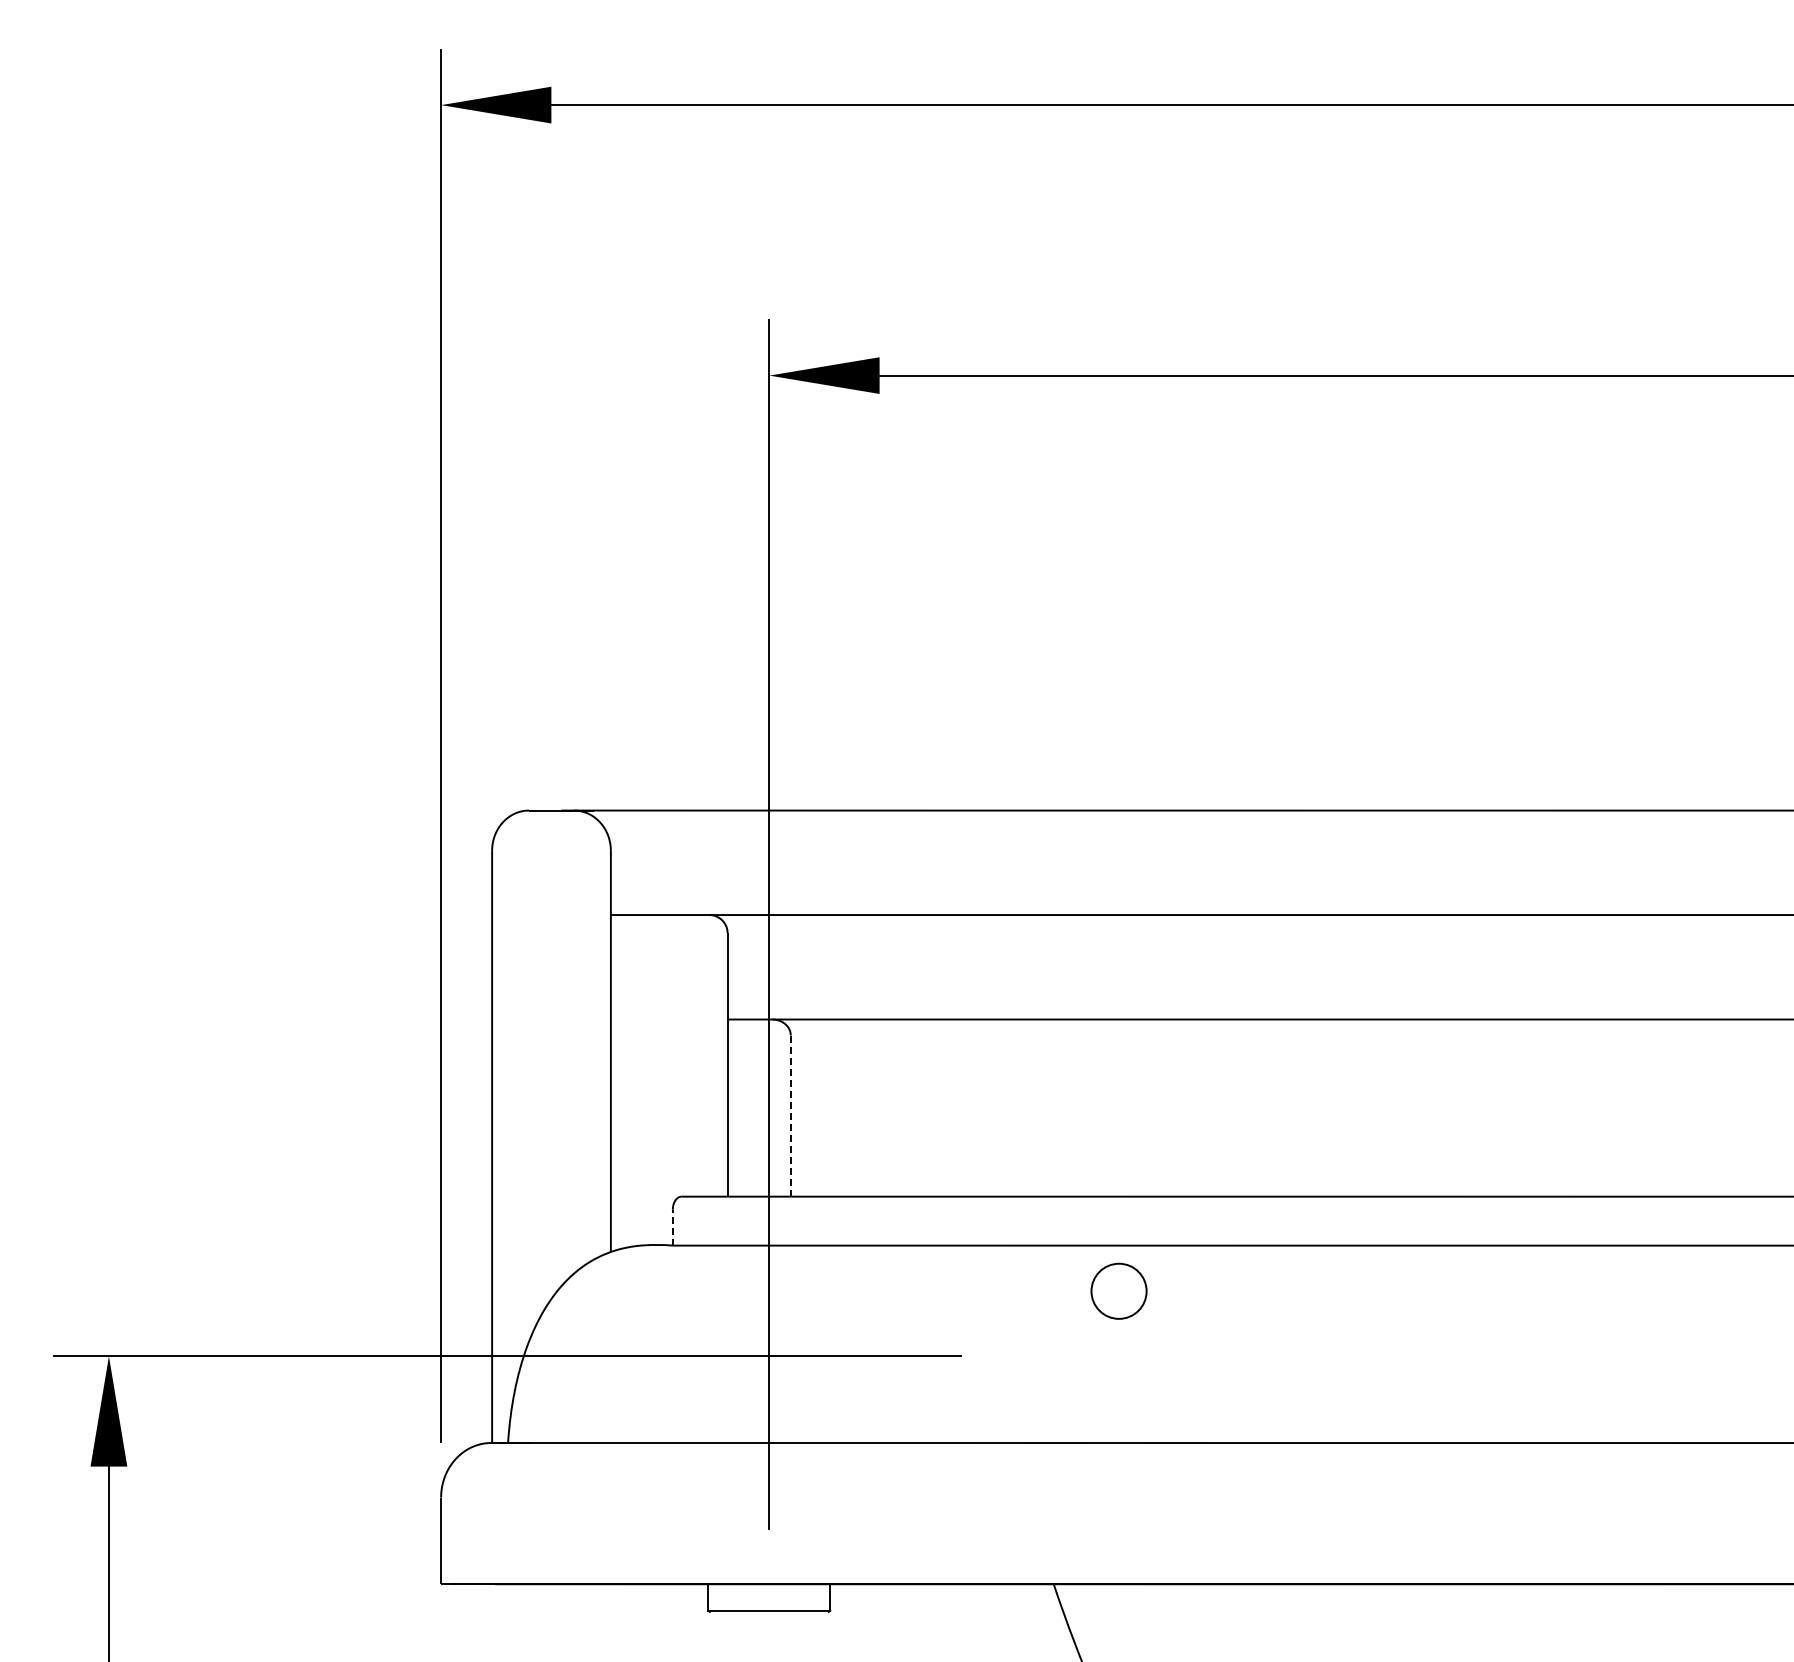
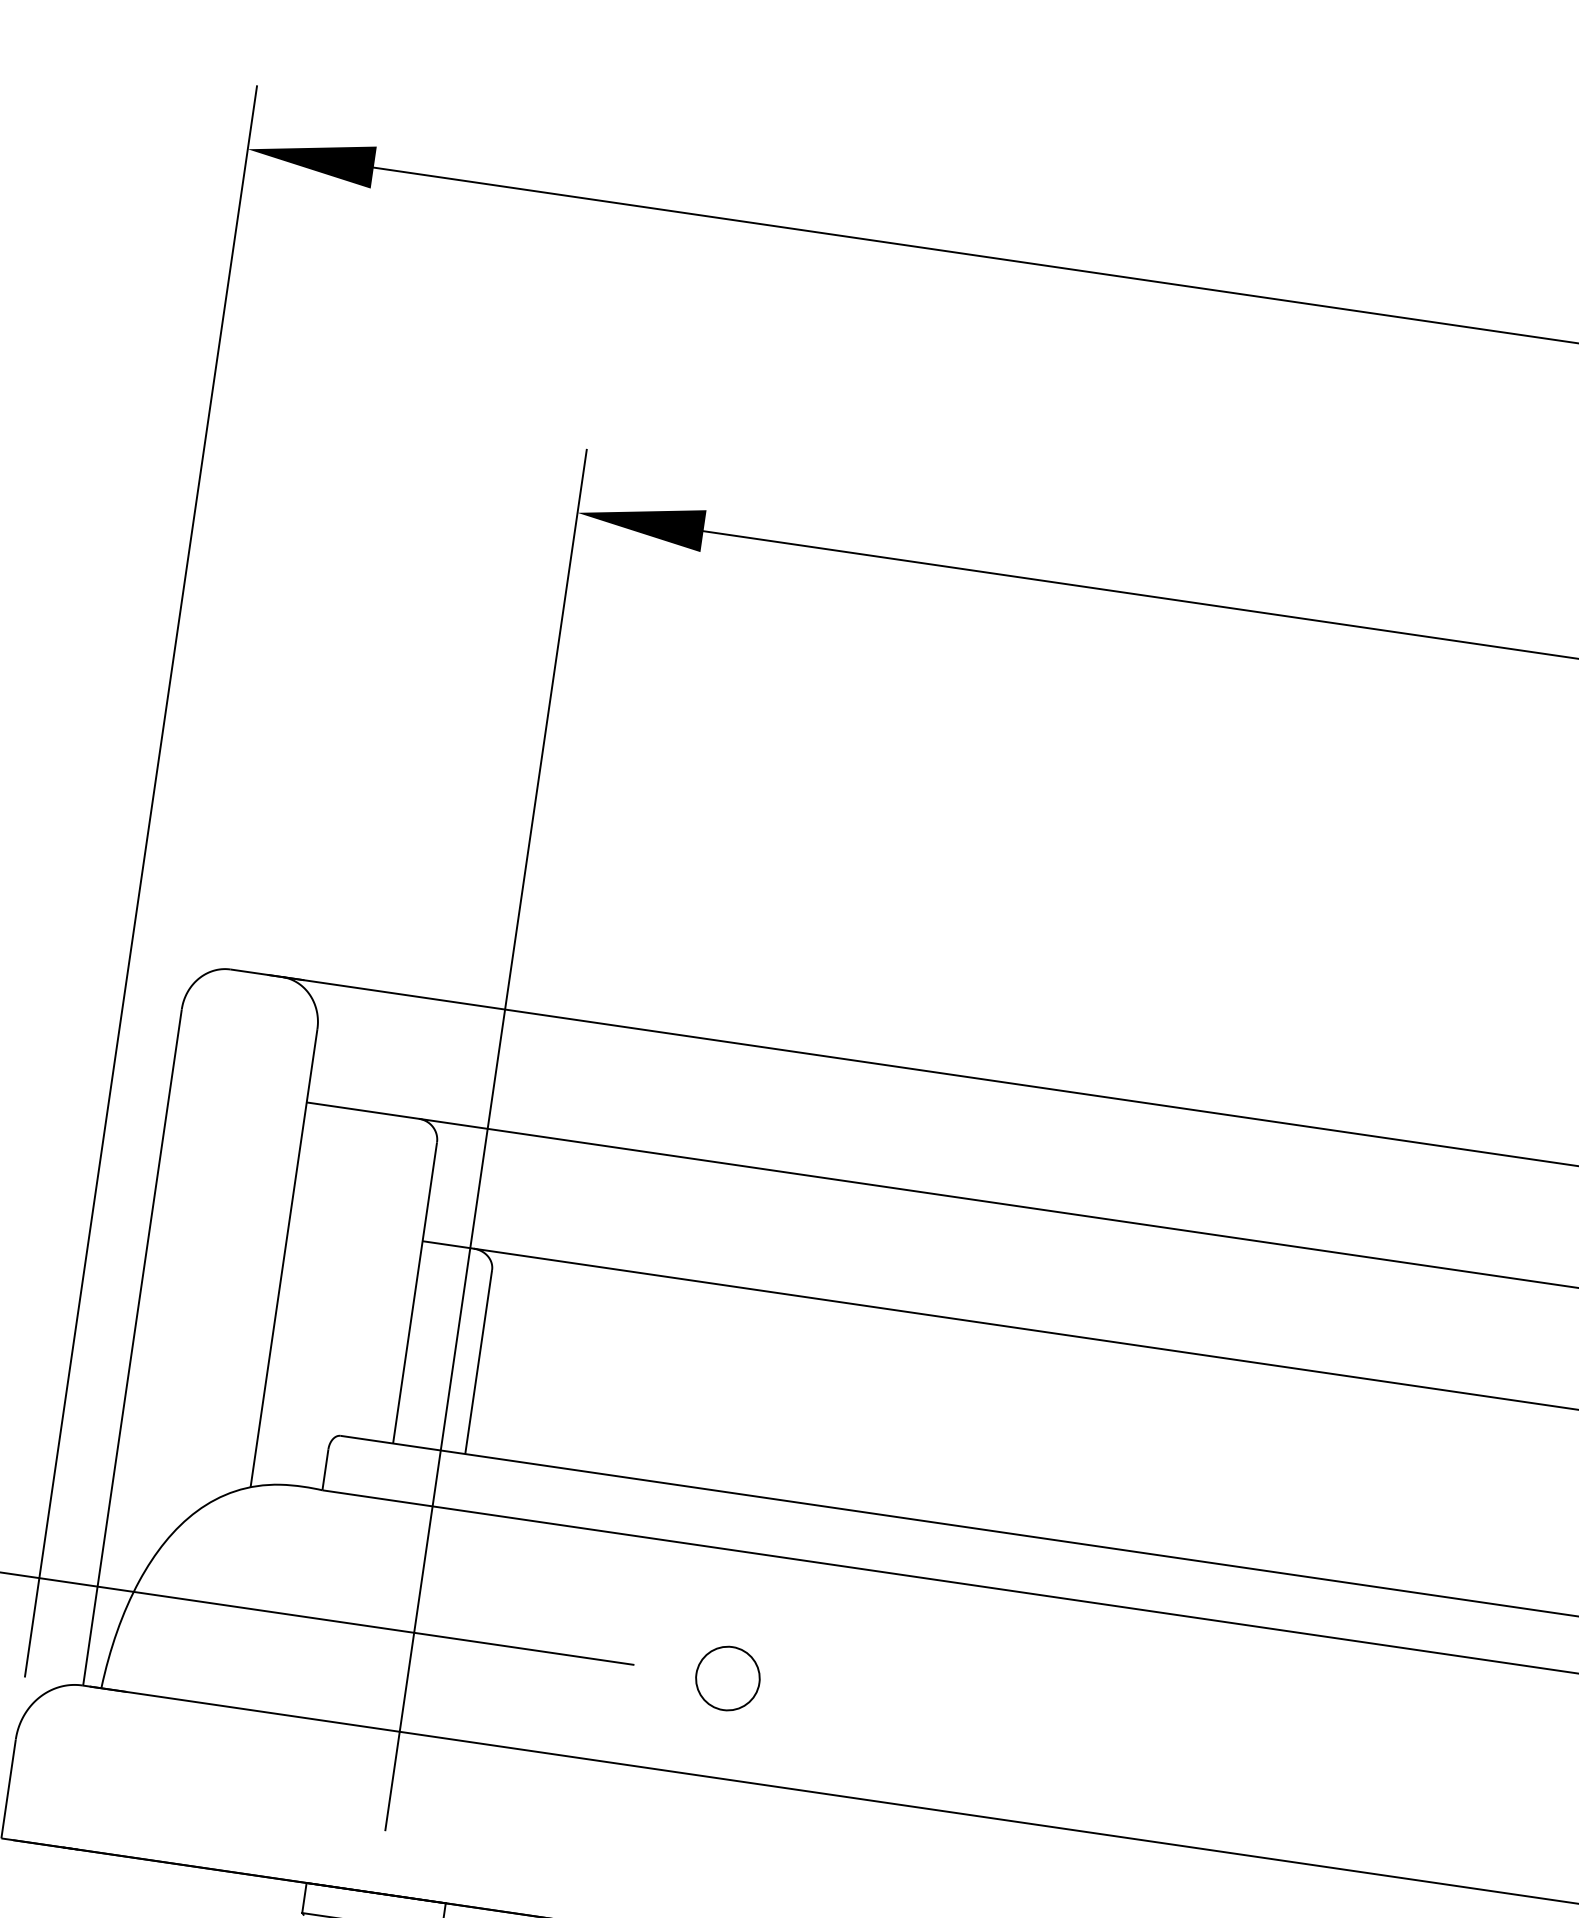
line: (790, 1116) -> (478, 1362), dashed -> solid
line: (672, 1227) -> (325, 1469), dashed -> solid
circle: (1118, 1290) -> (727, 1677), moved

